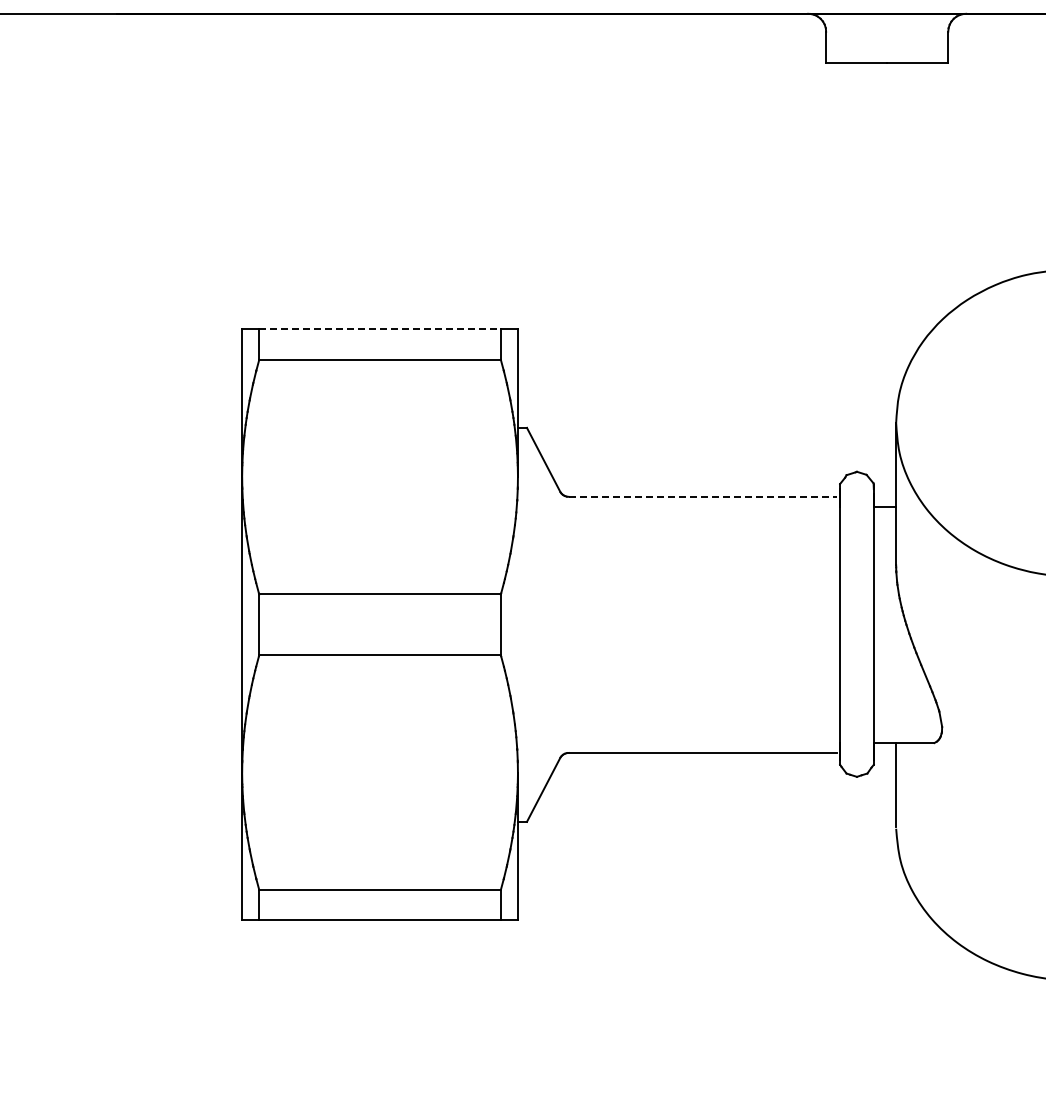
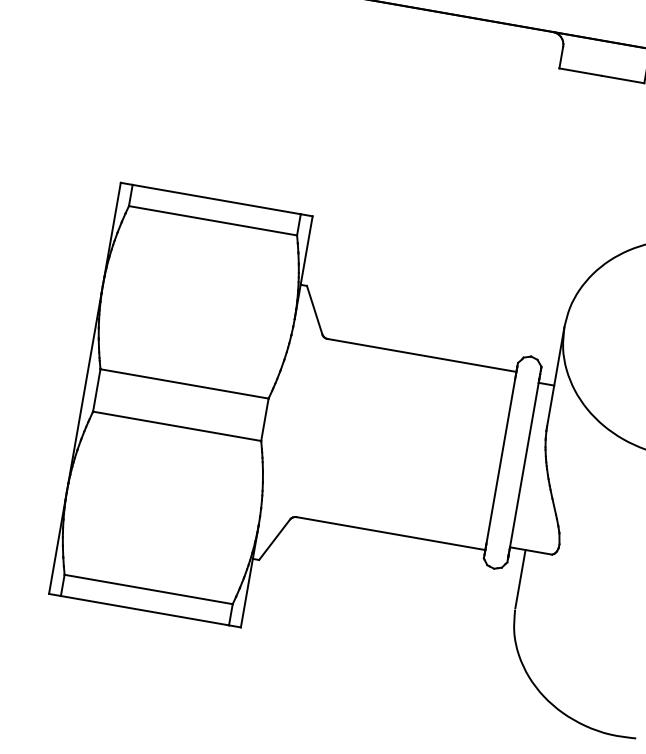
line: (380, 329) -> (217, 199), dashed -> solid
line: (703, 496) -> (421, 355), dashed -> solid

